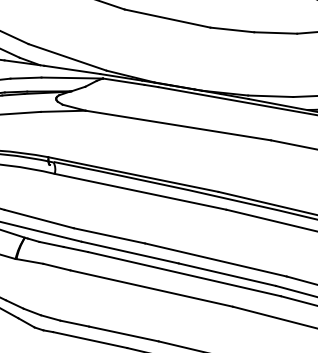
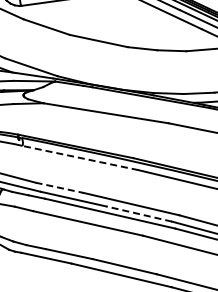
line: (140, 190) -> (80, 157), solid -> dashed
line: (109, 235) -> (59, 187), solid -> dashed
line: (227, 275) -> (139, 214), solid -> dashed

